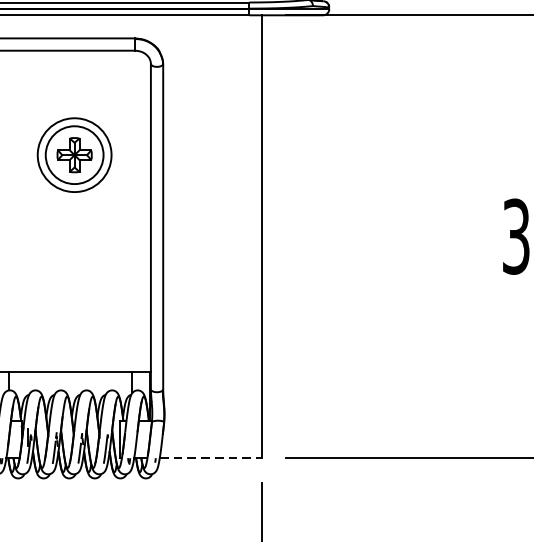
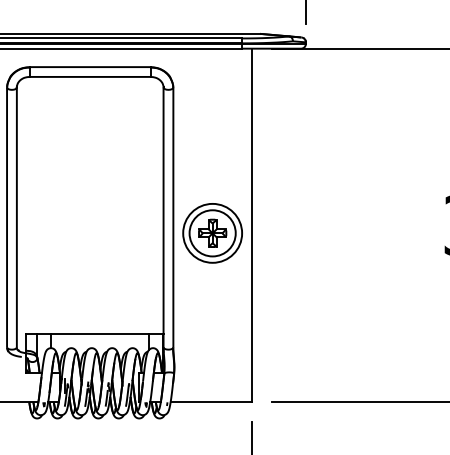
part: (74, 155) -> (212, 233), moved
line: (210, 458) -> (211, 402), dashed -> solid

